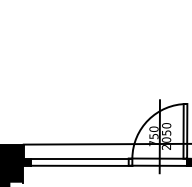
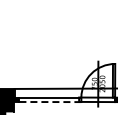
line: (80, 166) -> (49, 102), solid -> dashed

